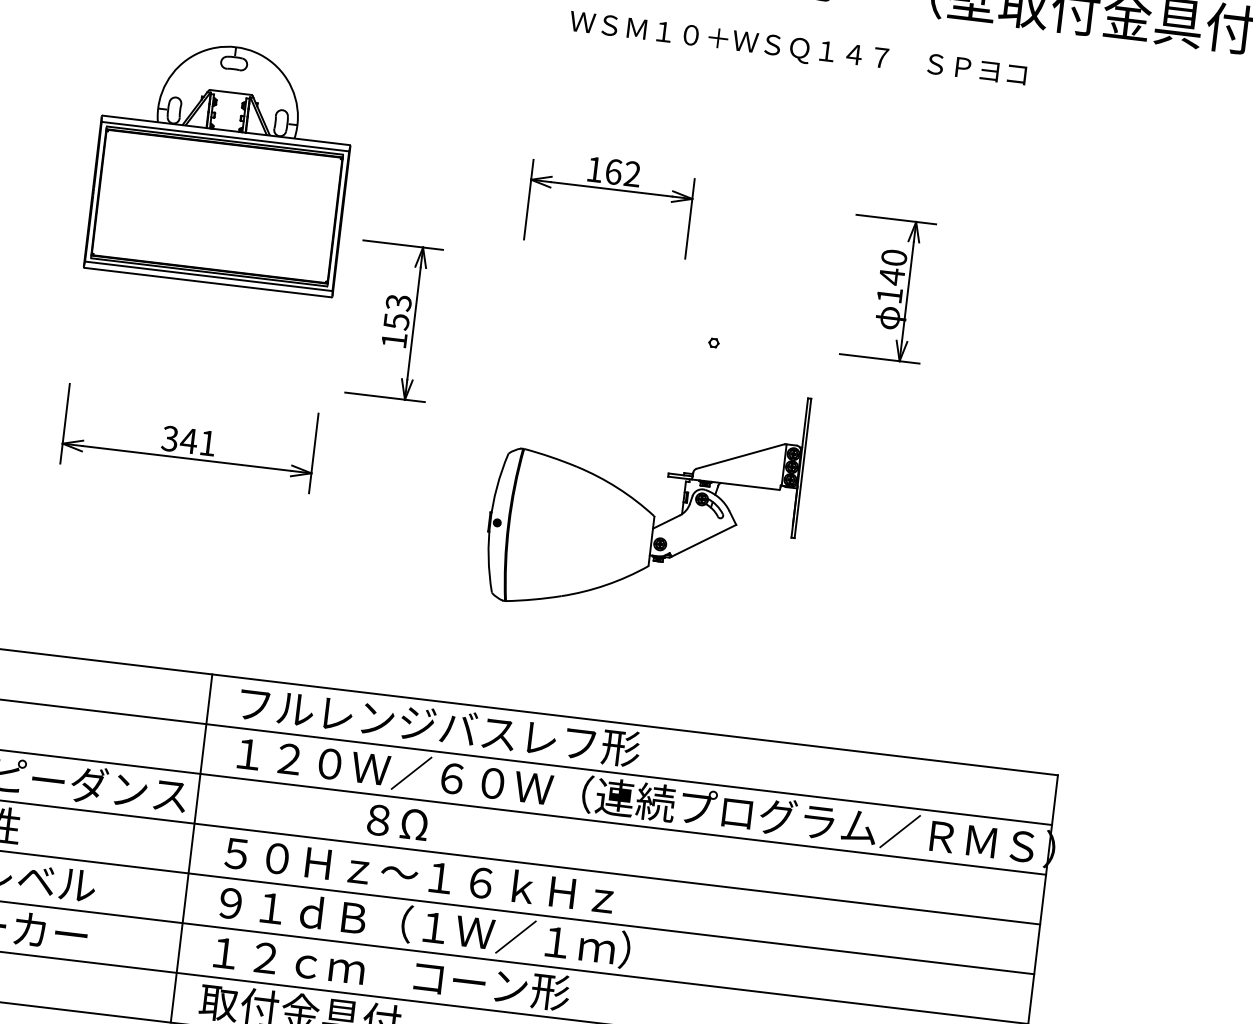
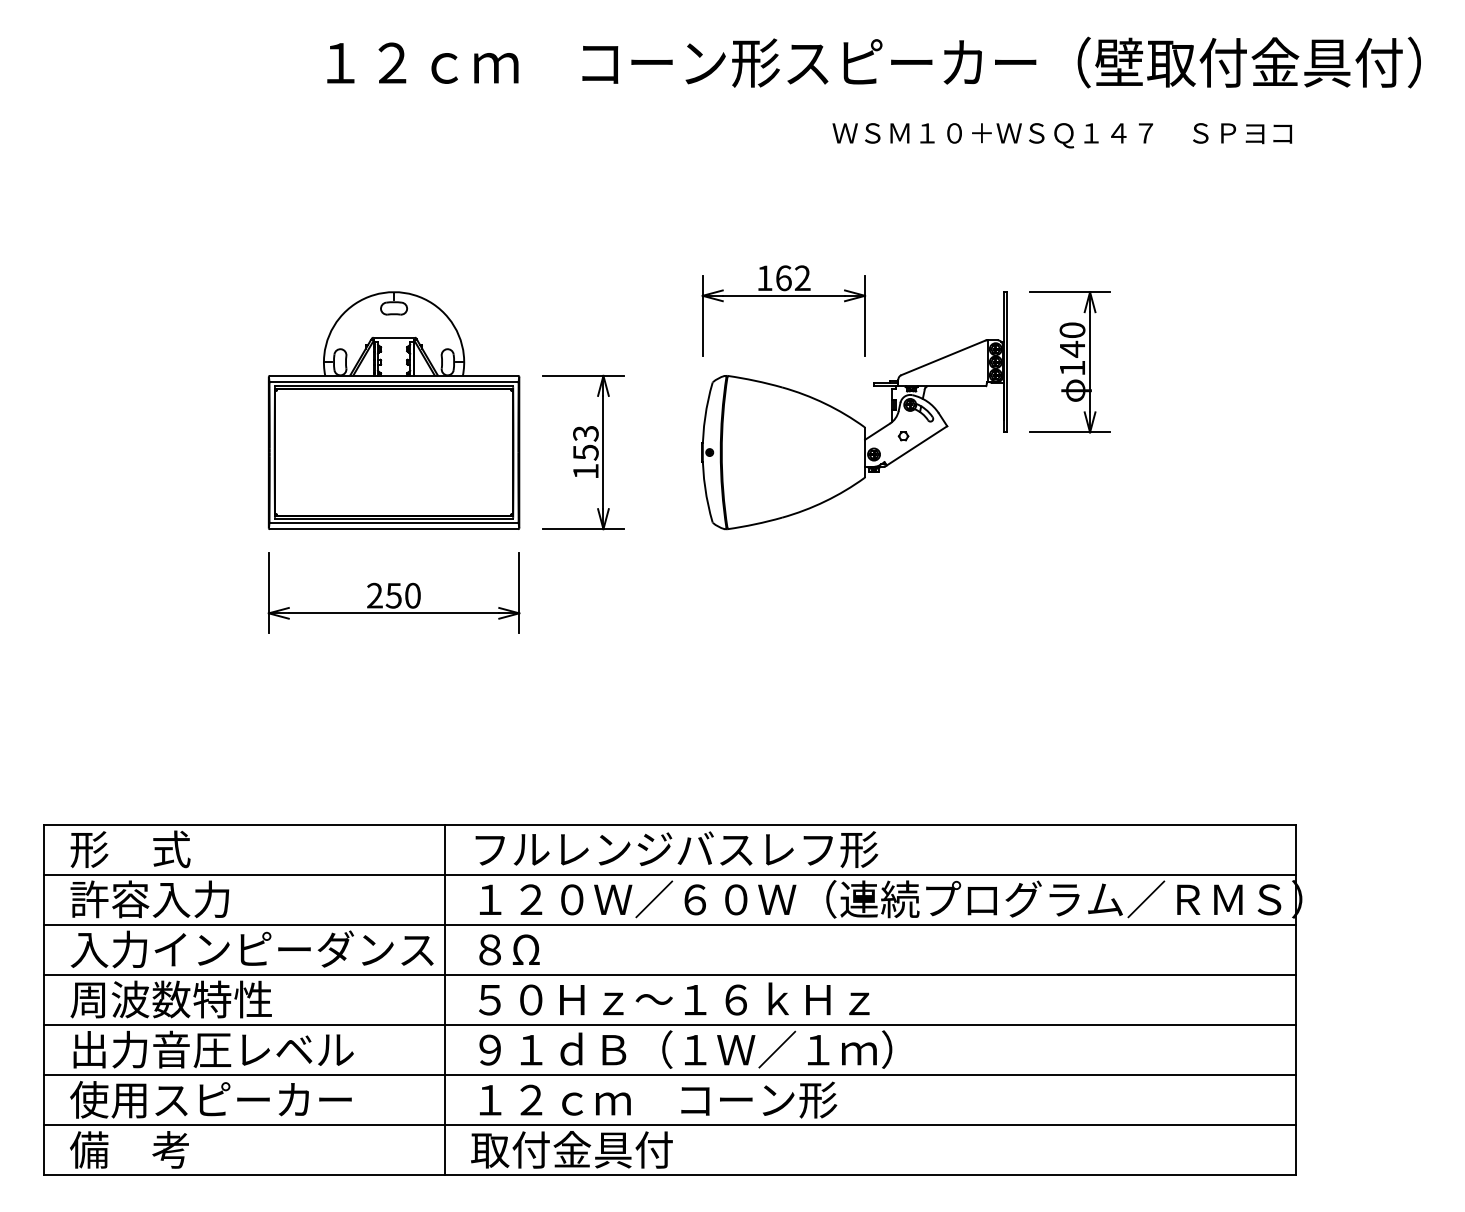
text: (798, 50) -> (1062, 135), moved
part: (221, 164) -> (393, 410), moved
text: (188, 440) -> (393, 595), 341 -> 250
part: (641, 503) -> (850, 416), moved
text: (397, 822) -> (509, 949), moved

